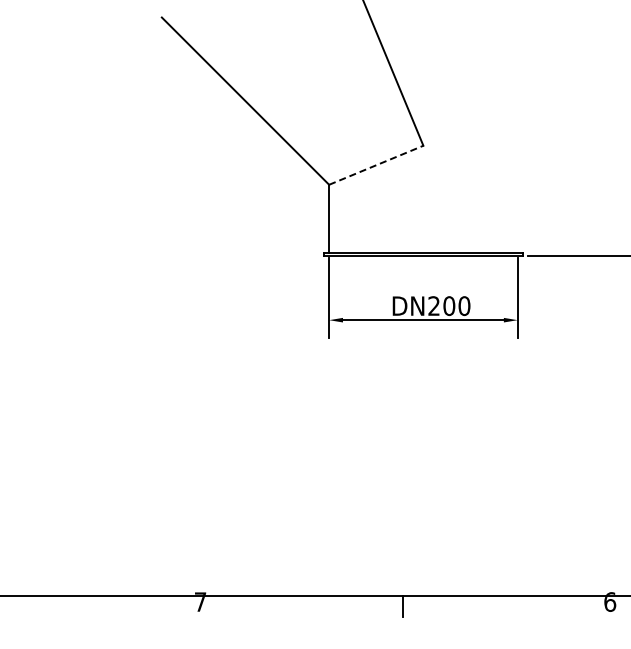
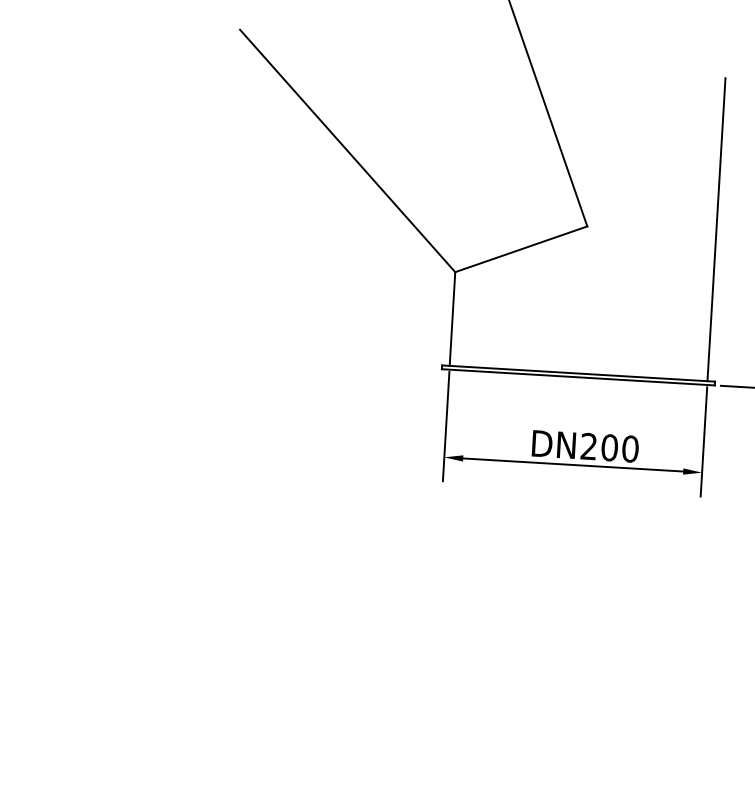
line: (517, 142) -> (716, 229), added
line: (376, 165) -> (521, 249), dashed -> solid

